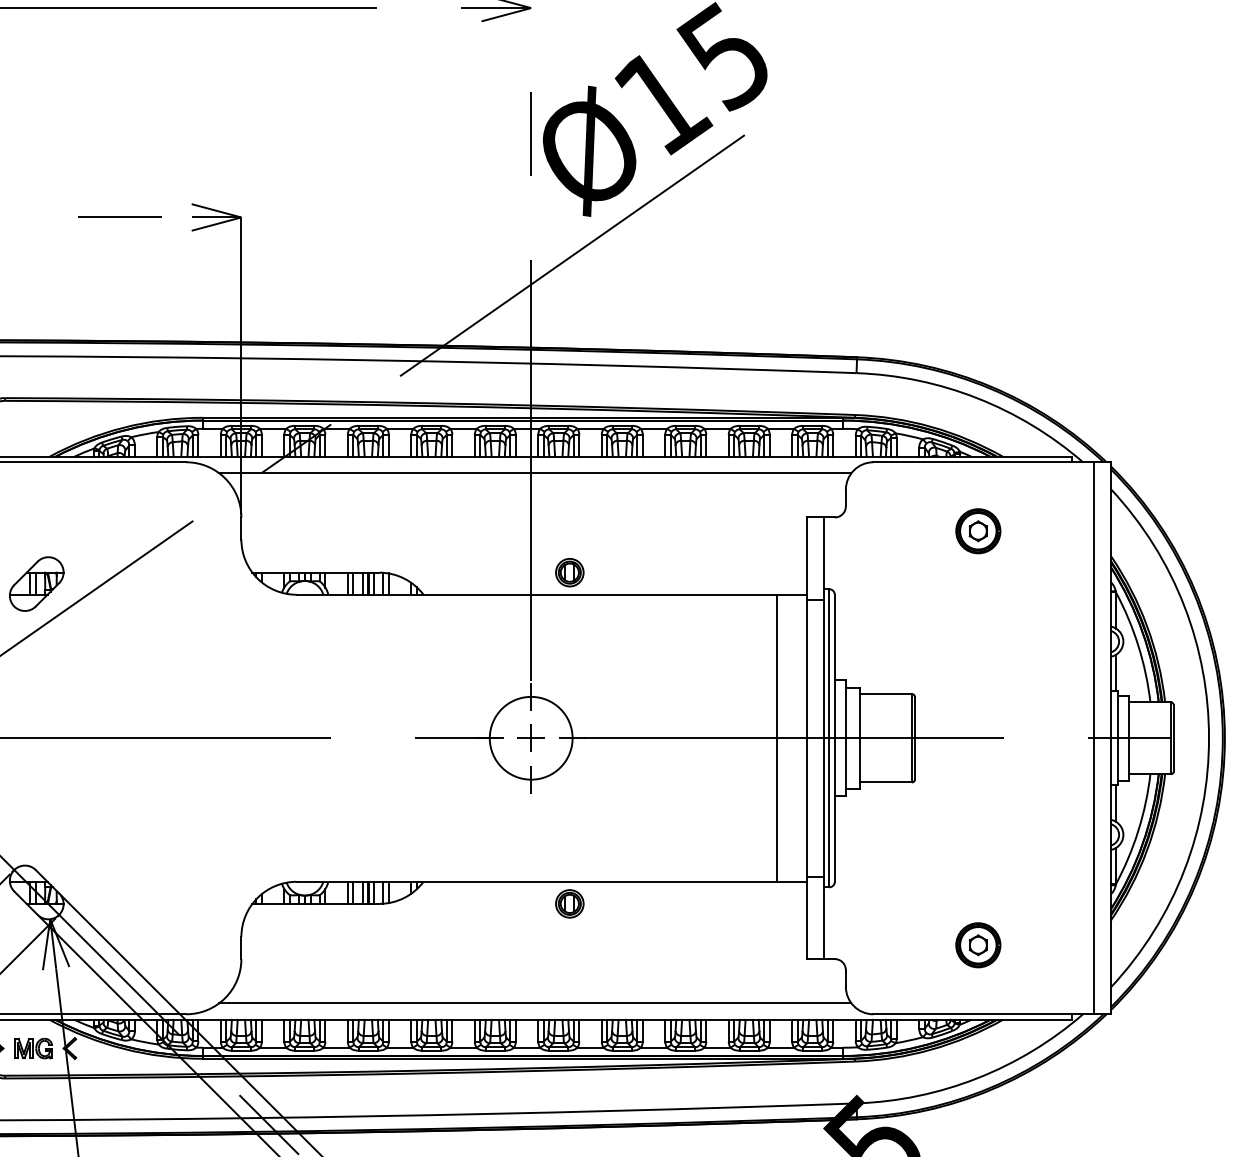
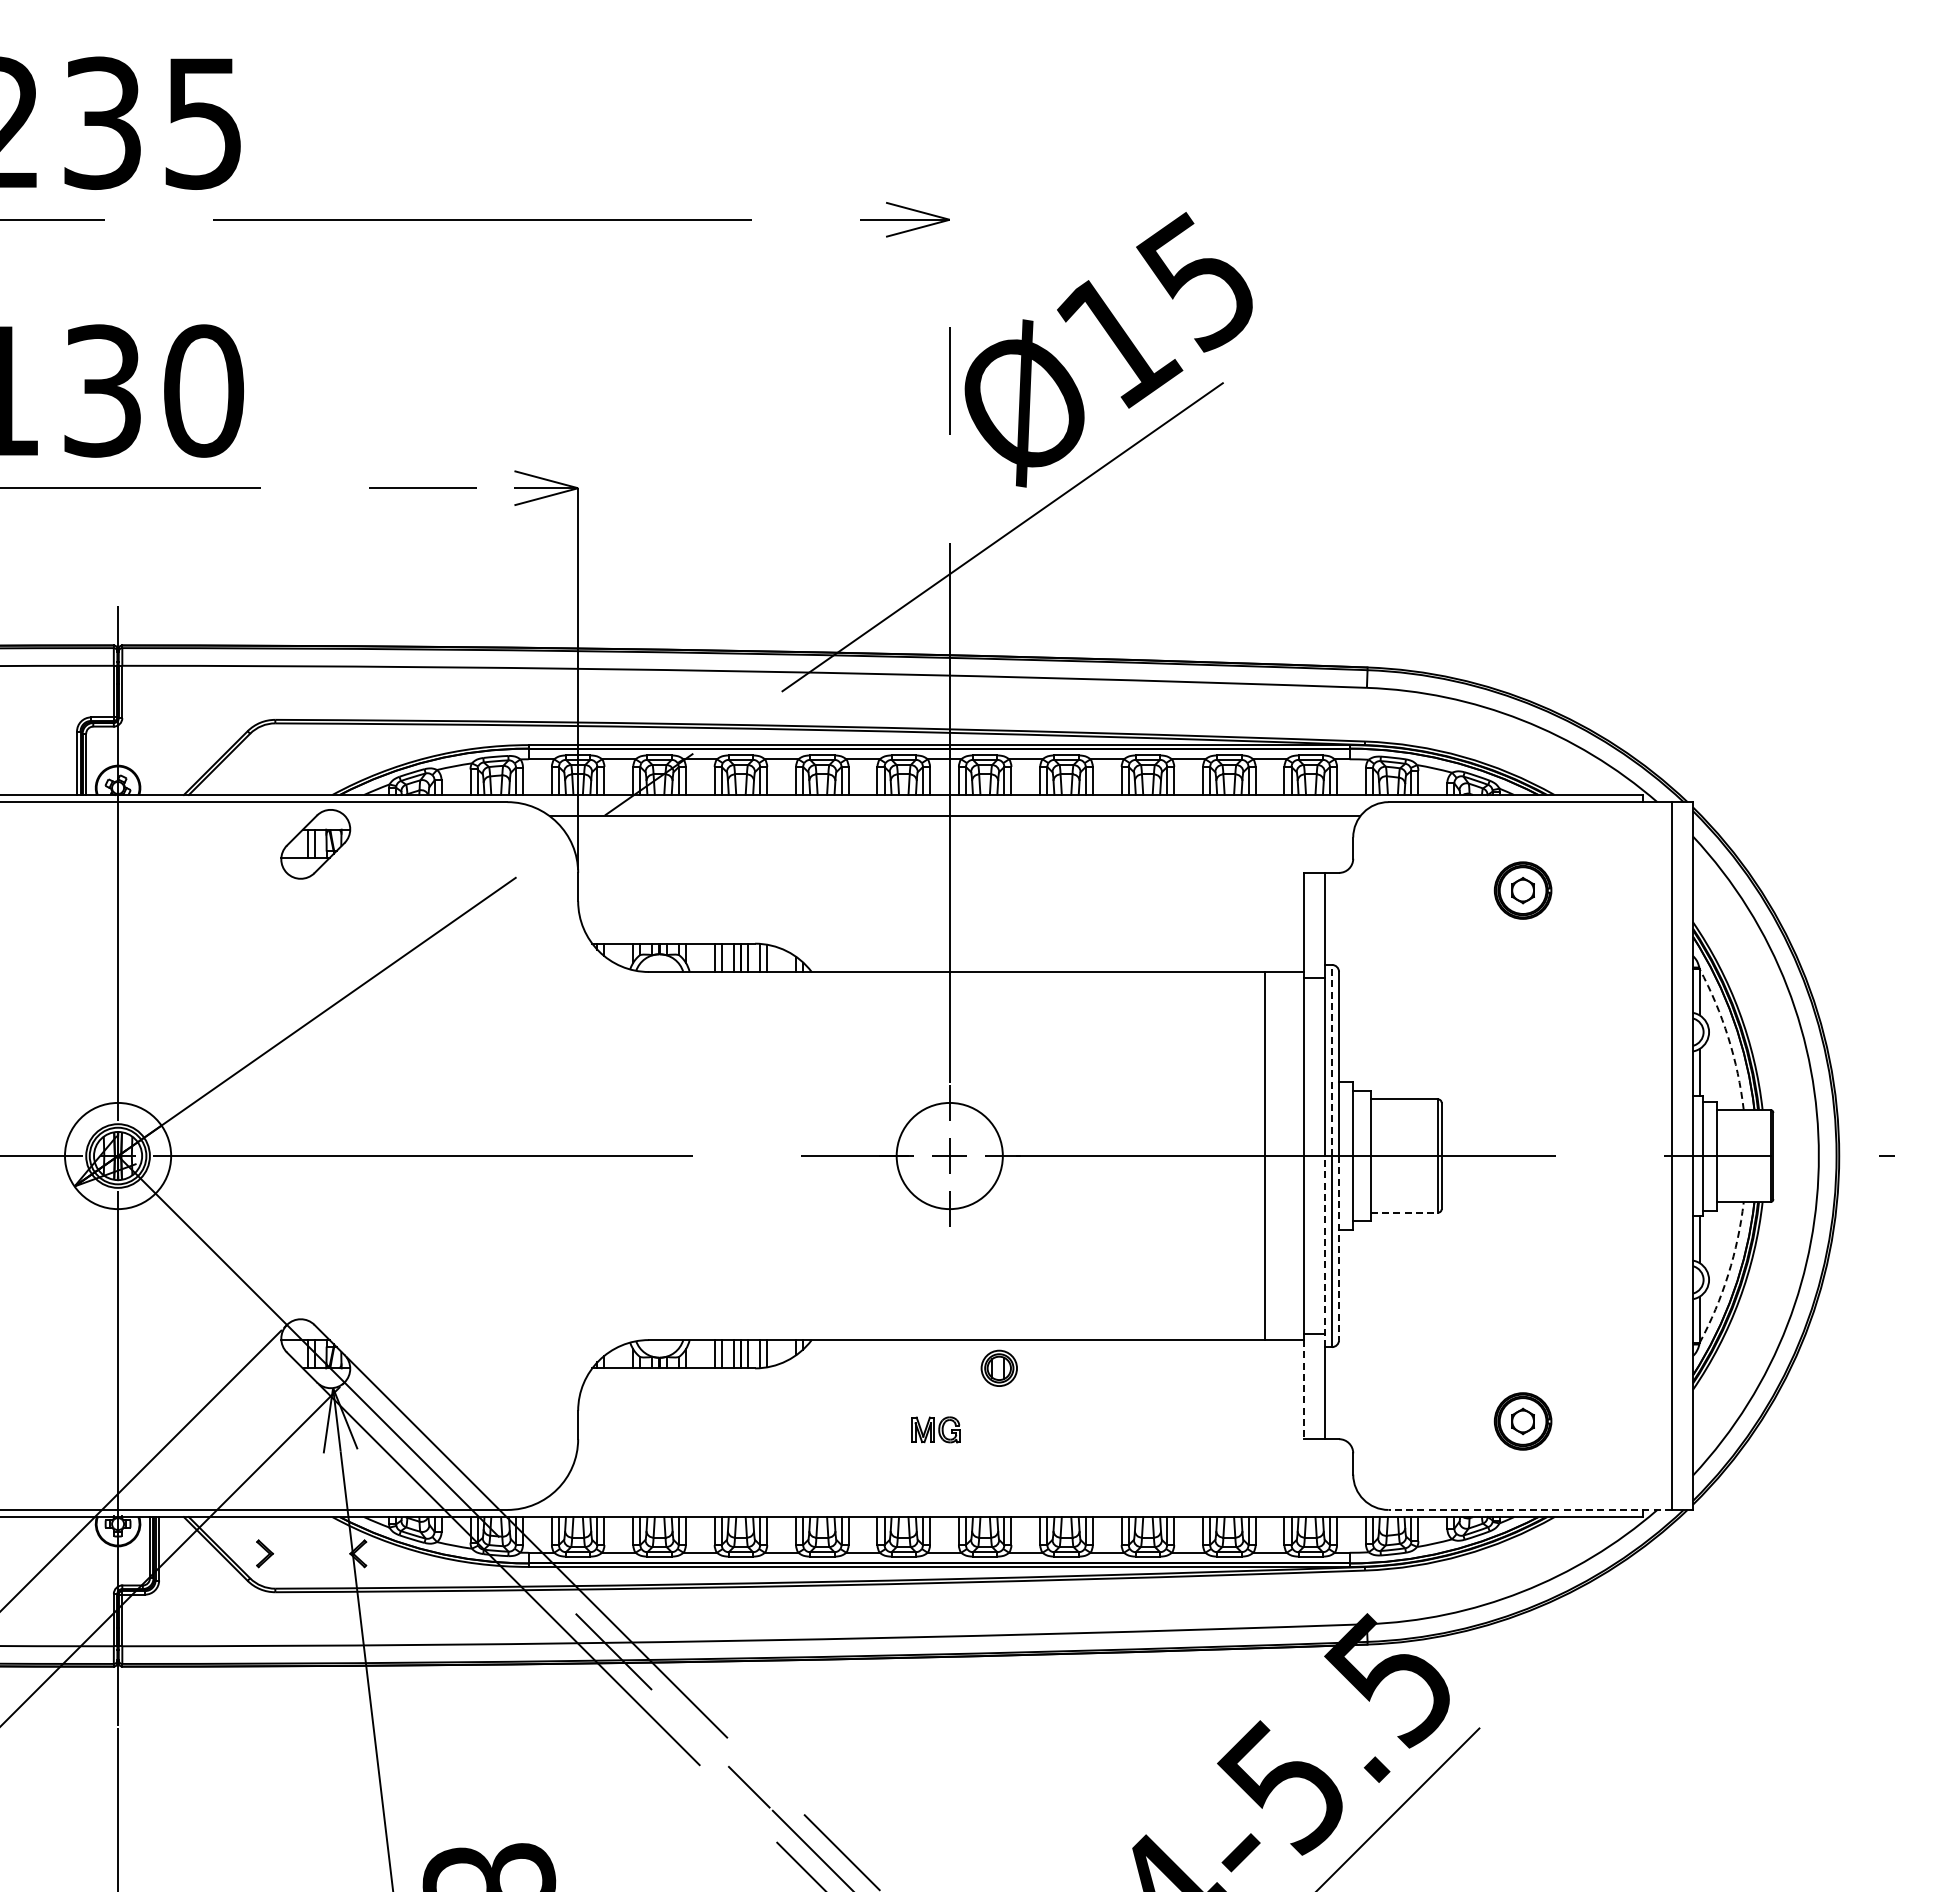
part: (569, 572) -> (998, 943), removed
part: (36, 584) -> (315, 844), moved
arc: (1138, 645) -> (1728, 1037), solid -> dashed
line: (828, 663) -> (1331, 1060), solid -> dashed
line: (885, 782) -> (1404, 1212), solid -> dashed
line: (835, 810) -> (1339, 1248), solid -> dashed
line: (823, 812) -> (1324, 1251), solid -> dashed
arc: (1138, 830) -> (1728, 1274), solid -> dashed
line: (807, 920) -> (1303, 1389), solid -> dashed
line: (534, 1003) -> (954, 1495), removed
line: (984, 1013) -> (1530, 1509), solid -> dashed
part: (33, 1048) -> (935, 1429), moved

